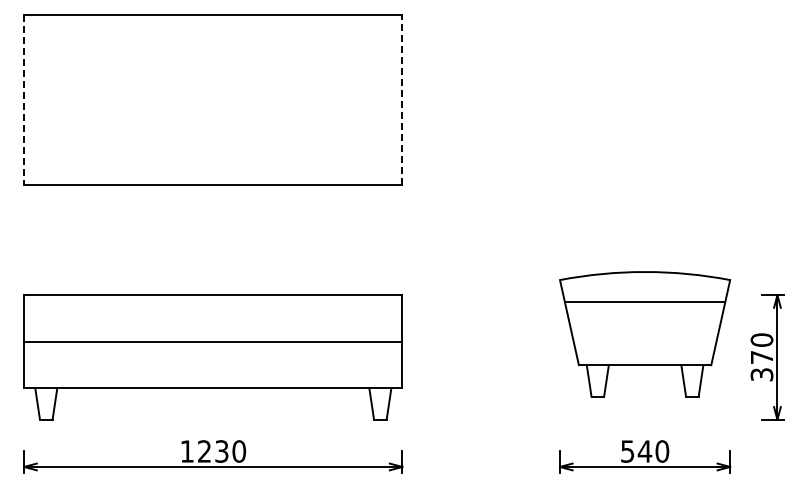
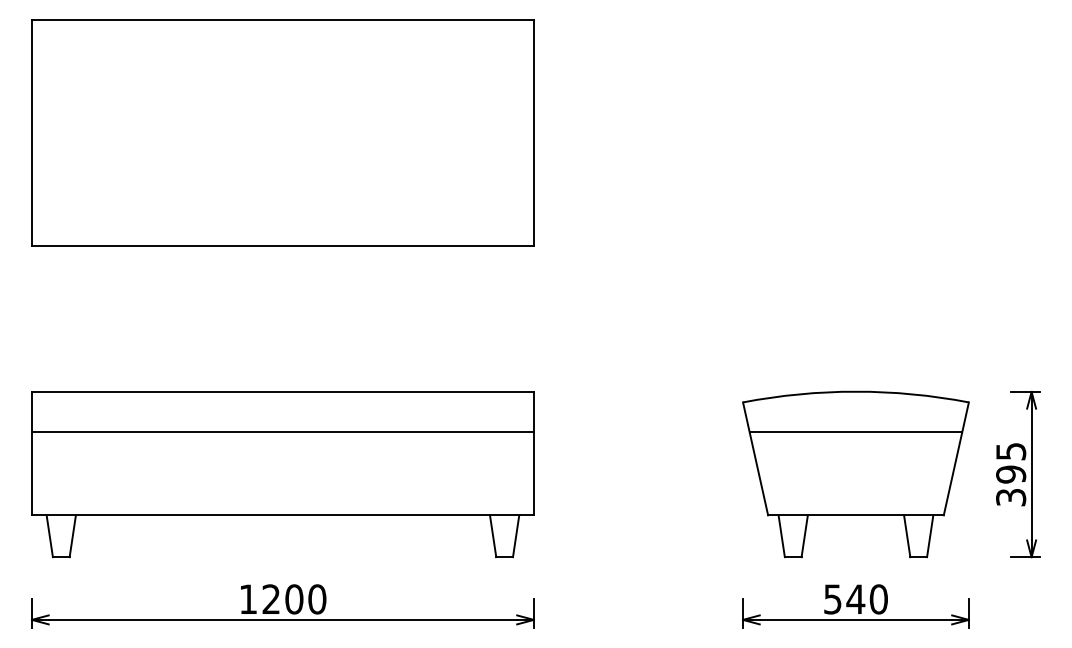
line: (402, 99) -> (534, 132), dashed -> solid
line: (24, 100) -> (32, 133), dashed -> solid
part: (645, 334) -> (856, 474), moved
line: (213, 342) -> (283, 432), moved
text: (761, 348) -> (1010, 462), 370 -> 395
text: (221, 451) -> (293, 599), 1230 -> 1200

